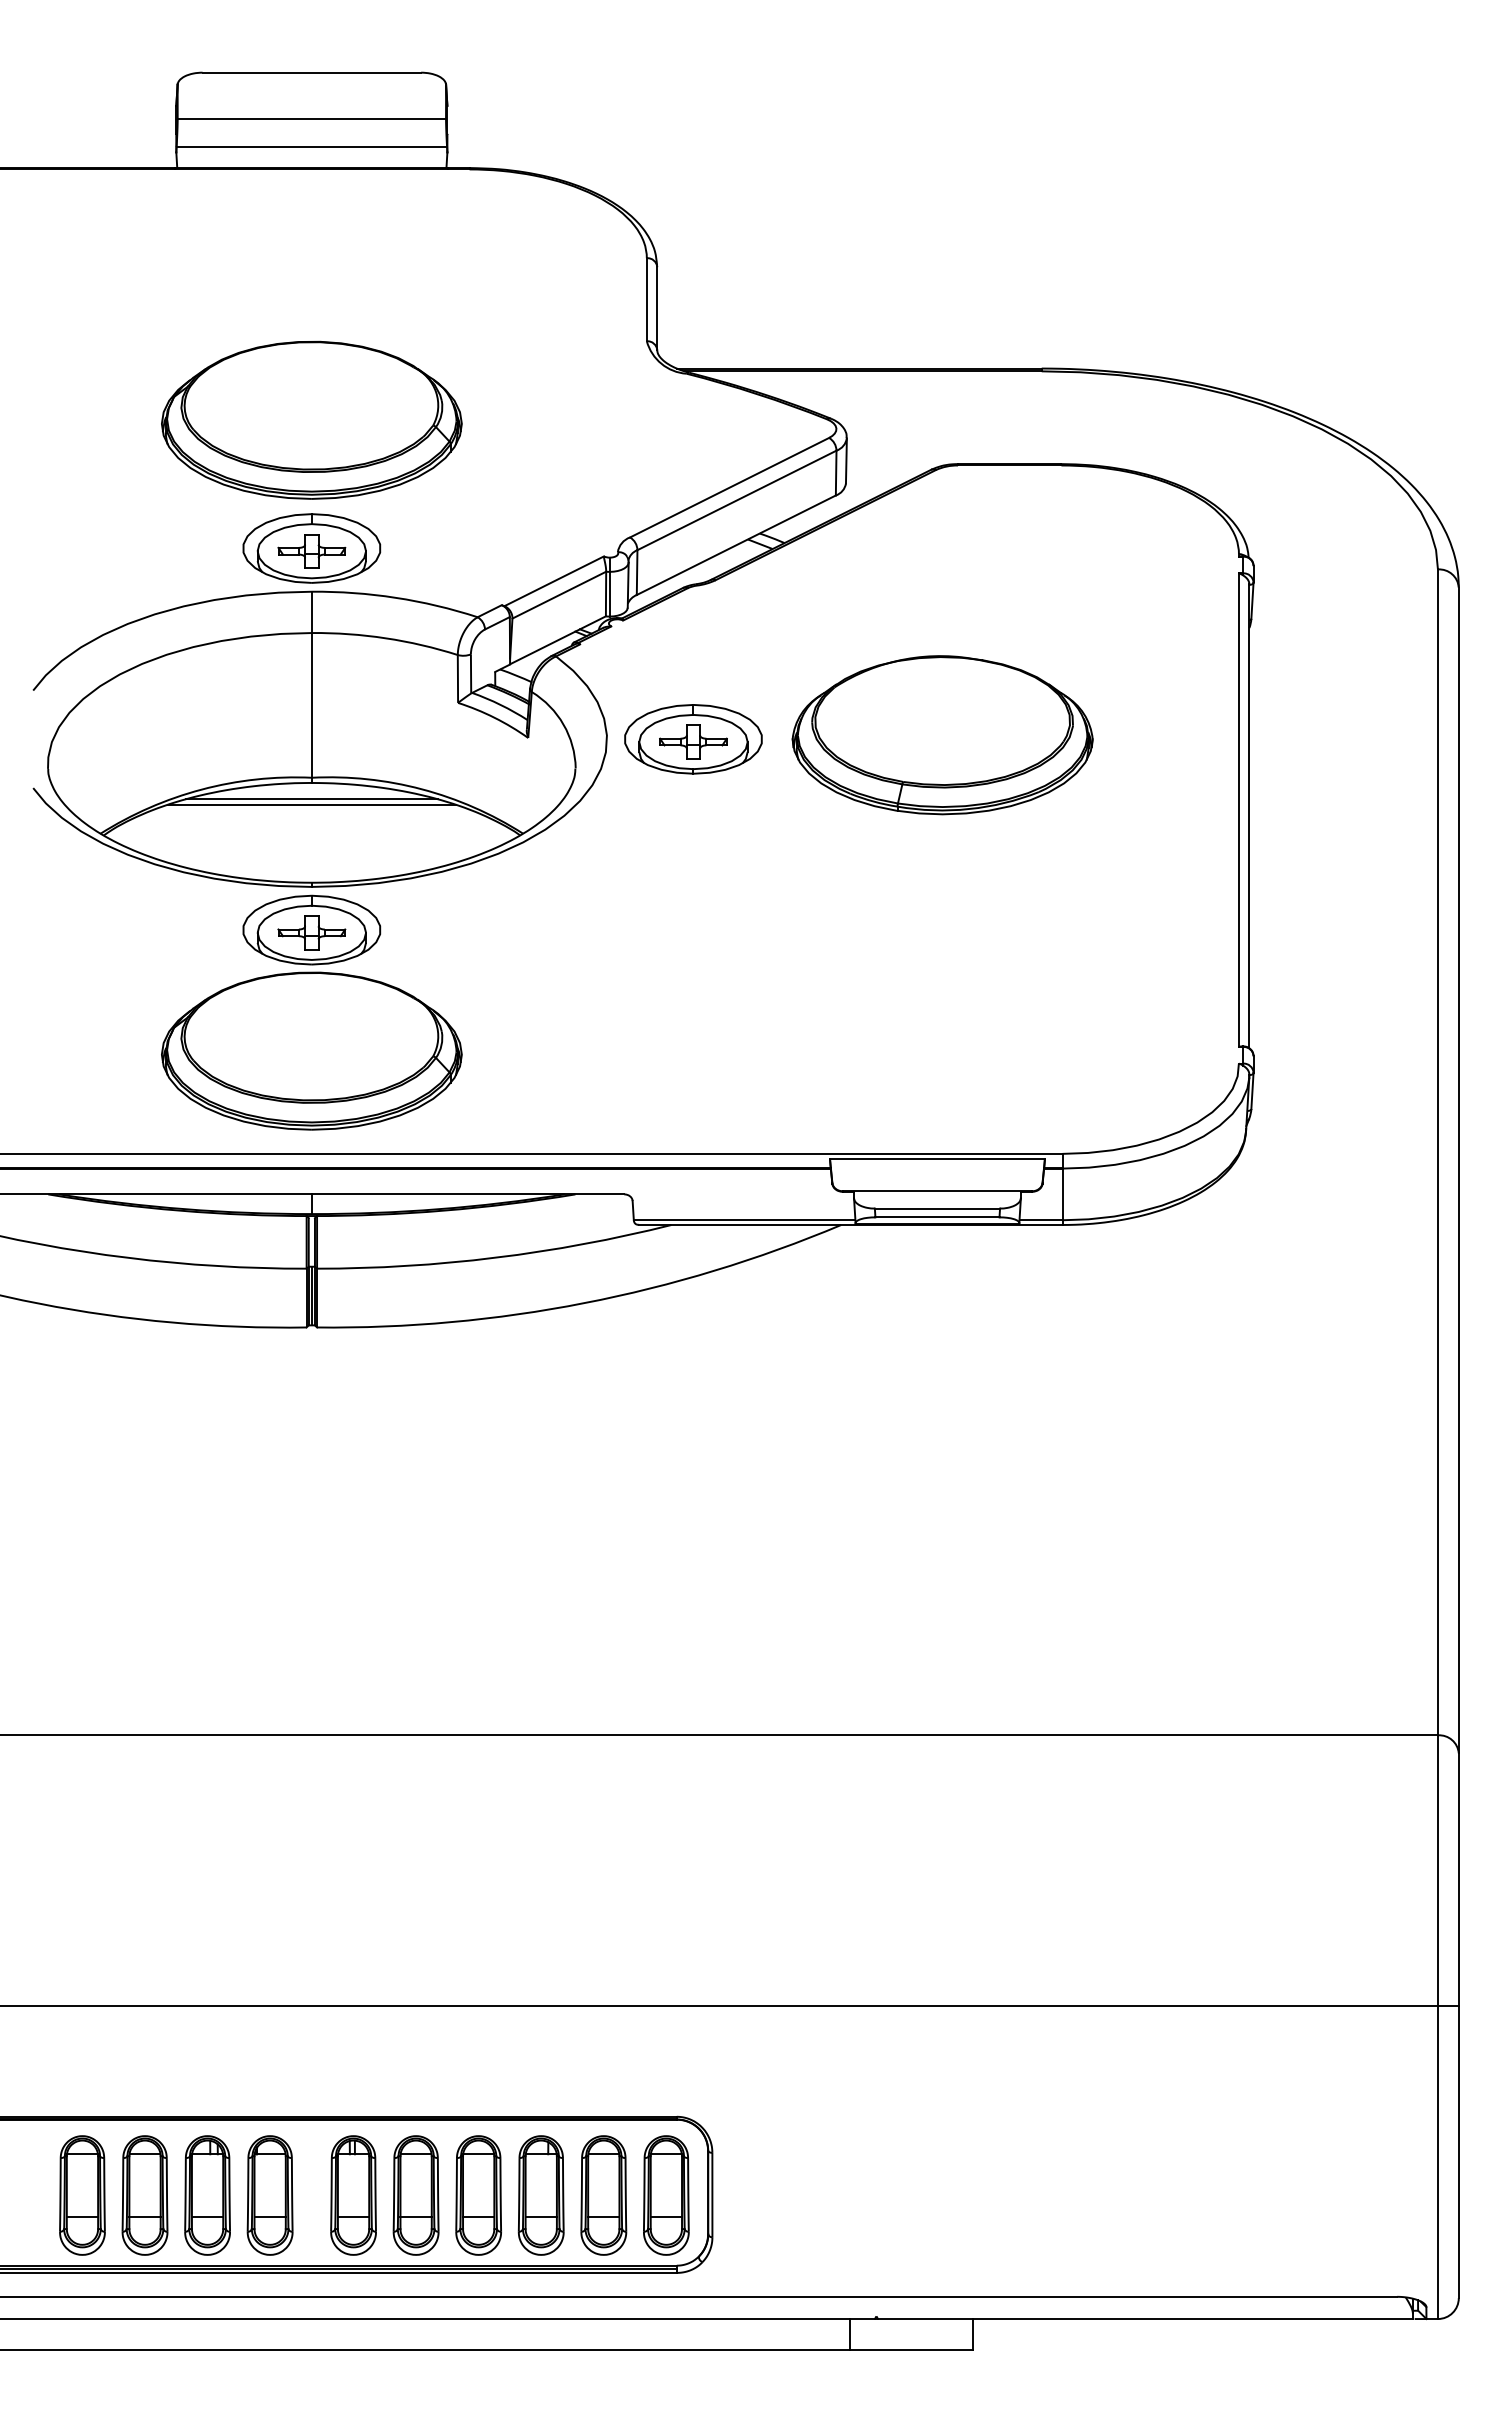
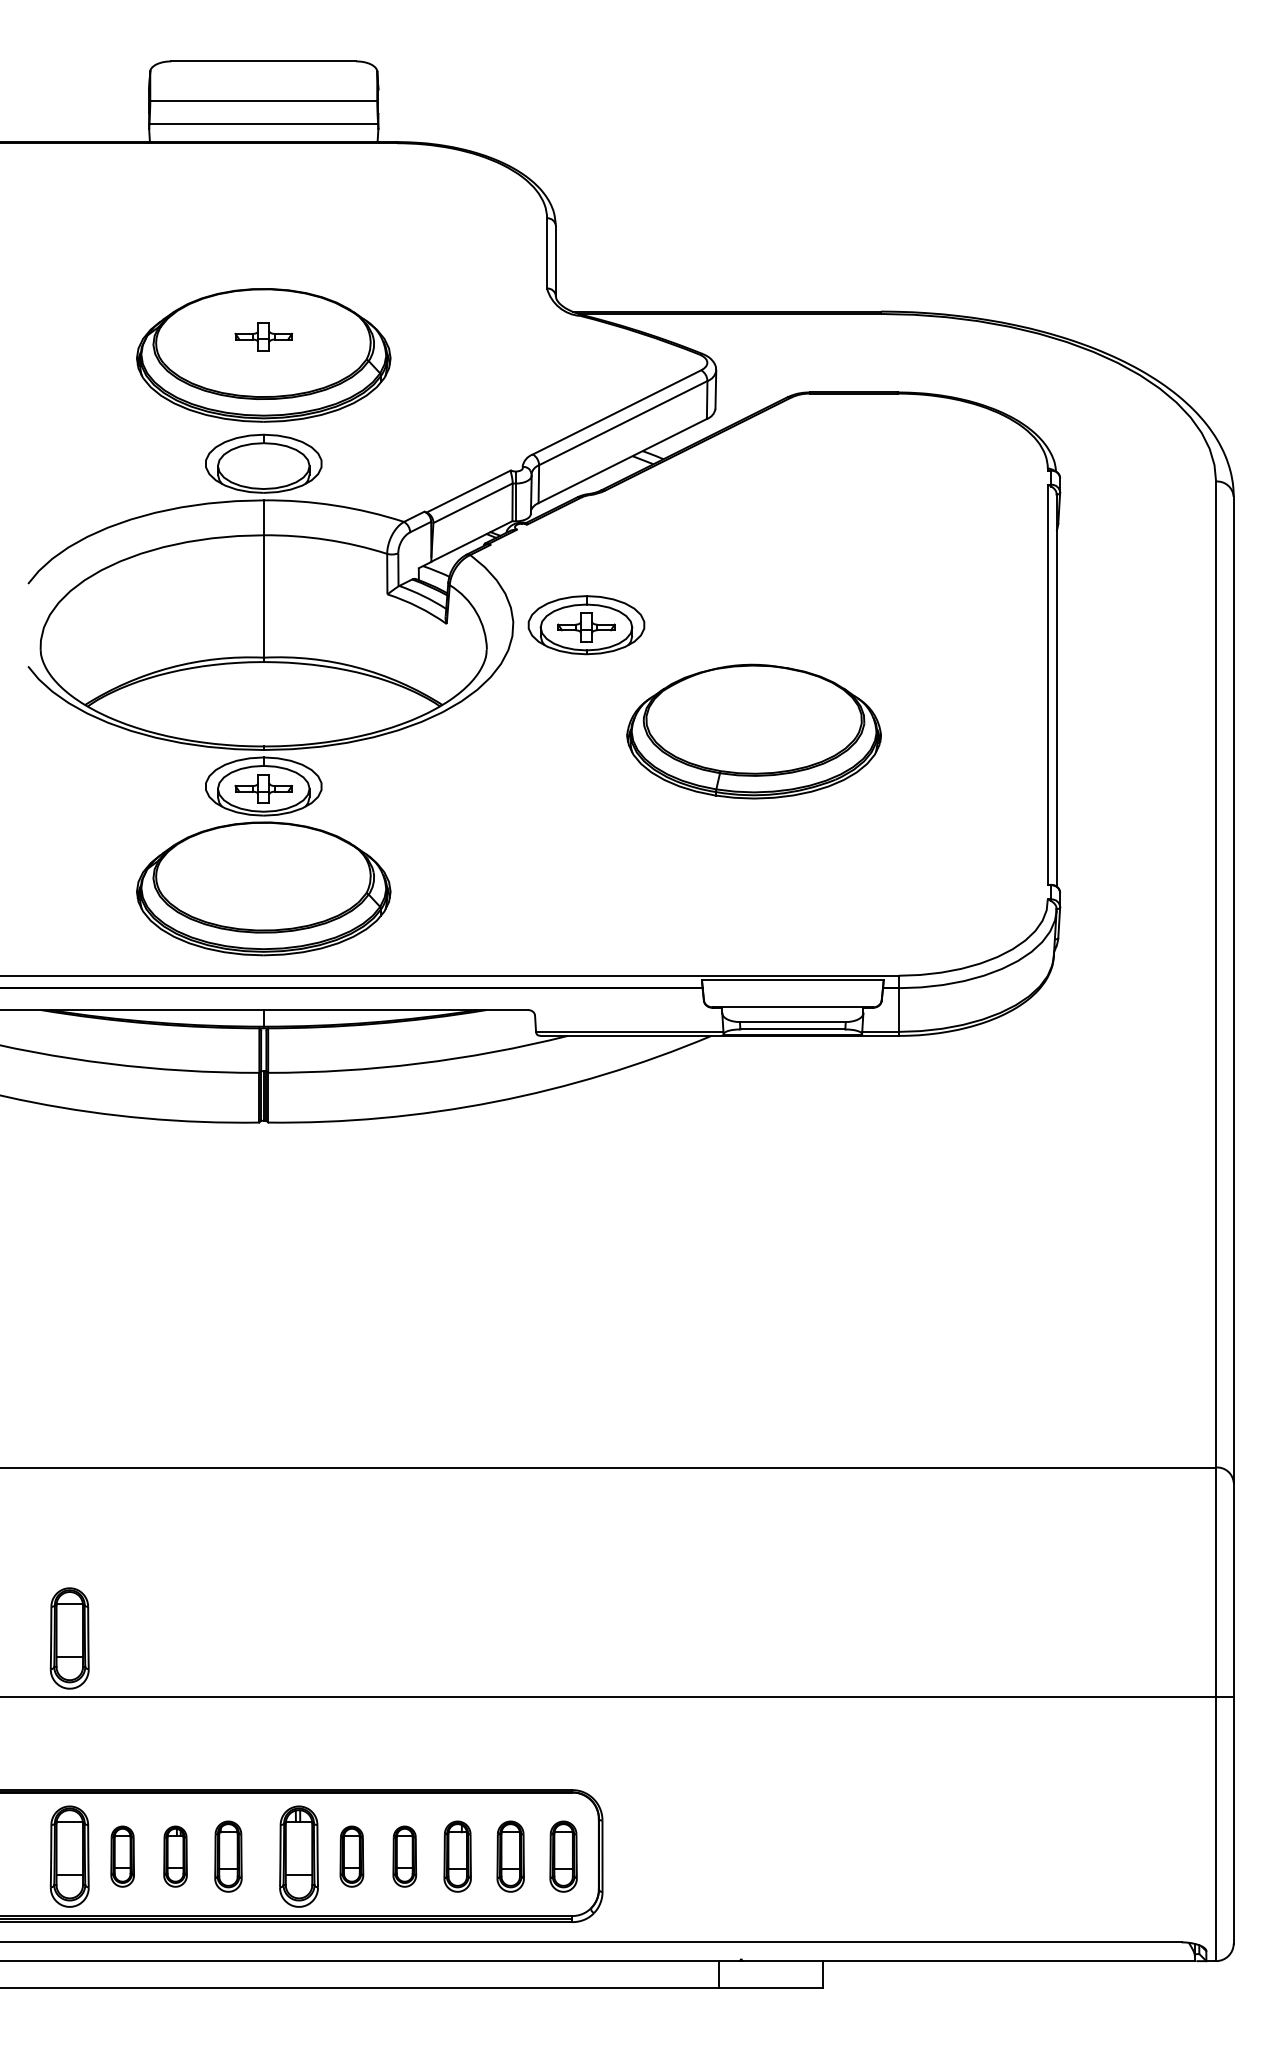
part: (311, 551) -> (263, 336), moved
part: (942, 735) -> (753, 731), moved
line: (311, 799) -> (263, 676), removed
line: (311, 804) -> (263, 680), removed
part: (82, 1937) -> (69, 1638), added
part: (144, 2195) -> (122, 1856), size x0.6
part: (207, 2195) -> (175, 1856), size x0.6
part: (269, 2195) -> (227, 1856), size x0.7
part: (415, 2195) -> (351, 1856), size x0.6
part: (478, 2195) -> (404, 1856), size x0.6
part: (540, 2195) -> (457, 1856), size x0.7
part: (603, 2195) -> (510, 1856), size x0.7
part: (666, 2195) -> (563, 1856), size x0.7

